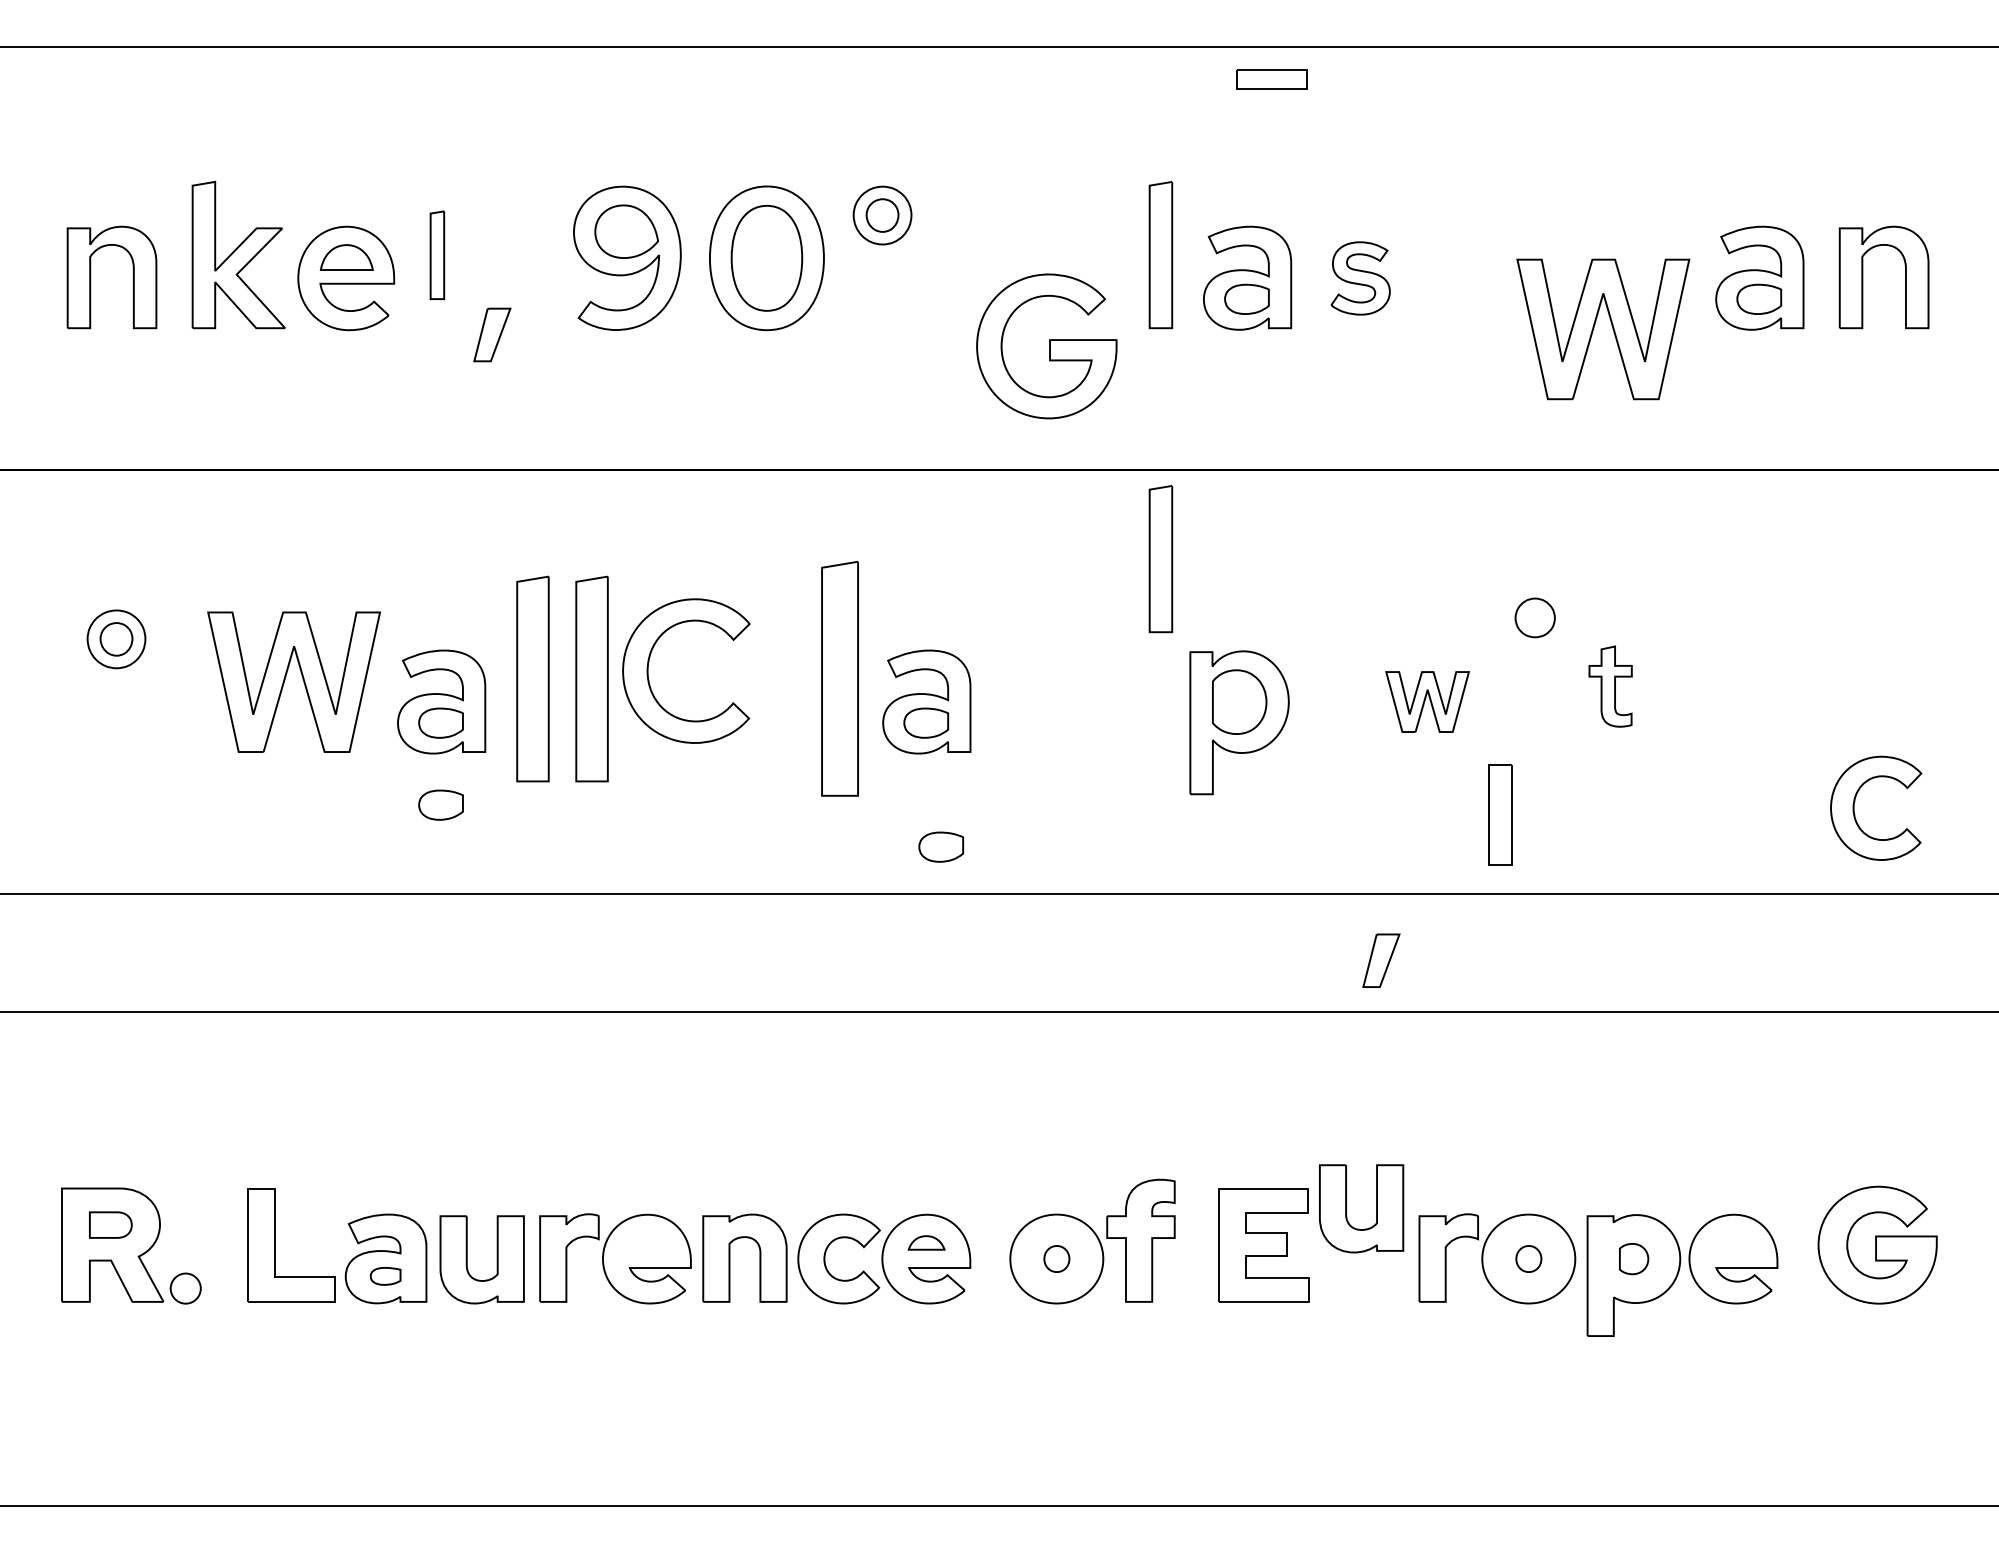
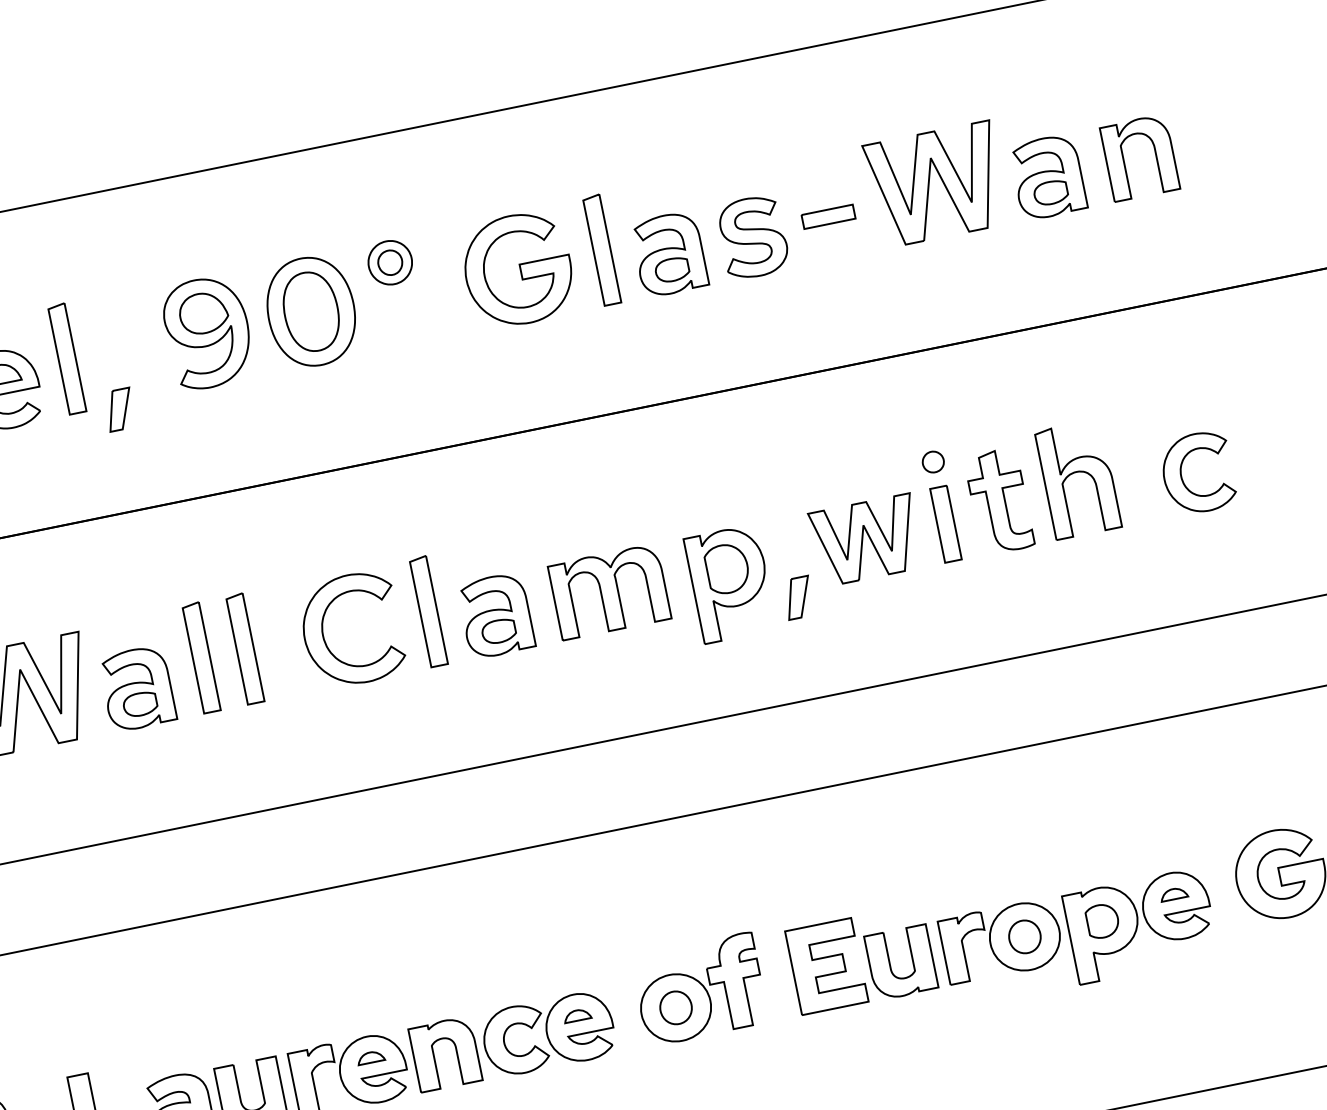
part: (1271, 79) -> (828, 216), moved
part: (437, 255) -> (67, 359), size x1.67
part: (1360, 278) -> (753, 237), size x1.43
part: (1611, 325) -> (941, 180), moved
part: (1046, 346) -> (517, 269), moved
part: (1160, 559) -> (647, 475), removed
part: (1535, 617) -> (933, 461), size x0.71
part: (649, 662) -> (323, 628), moved
part: (1718, 669) -> (1076, 472), added
part: (532, 678) -> (201, 657), size x0.71
part: (591, 678) -> (244, 648), size x0.71
part: (840, 678) -> (428, 611), size x0.62
part: (1610, 686) -> (999, 501), size x1.67
part: (1079, 700) -> (608, 591), added
part: (1427, 701) -> (866, 540), size x1.67
part: (1855, 801) -> (1181, 471), moved
part: (440, 804) -> (152, 764), removed
part: (1500, 814) -> (946, 523), moved
part: (941, 846) -> (528, 720), removed
part: (1381, 960) -> (798, 597), moved
part: (1346, 1208) -> (890, 964), moved
part: (647, 1242) -> (371, 1057), added
part: (1733, 1242) -> (1173, 893), added
part: (1056, 1258) -> (675, 1007), size x1.67
part: (1528, 1258) -> (1024, 936), size x1.67
part: (1633, 1258) -> (1102, 920), size x1.43

